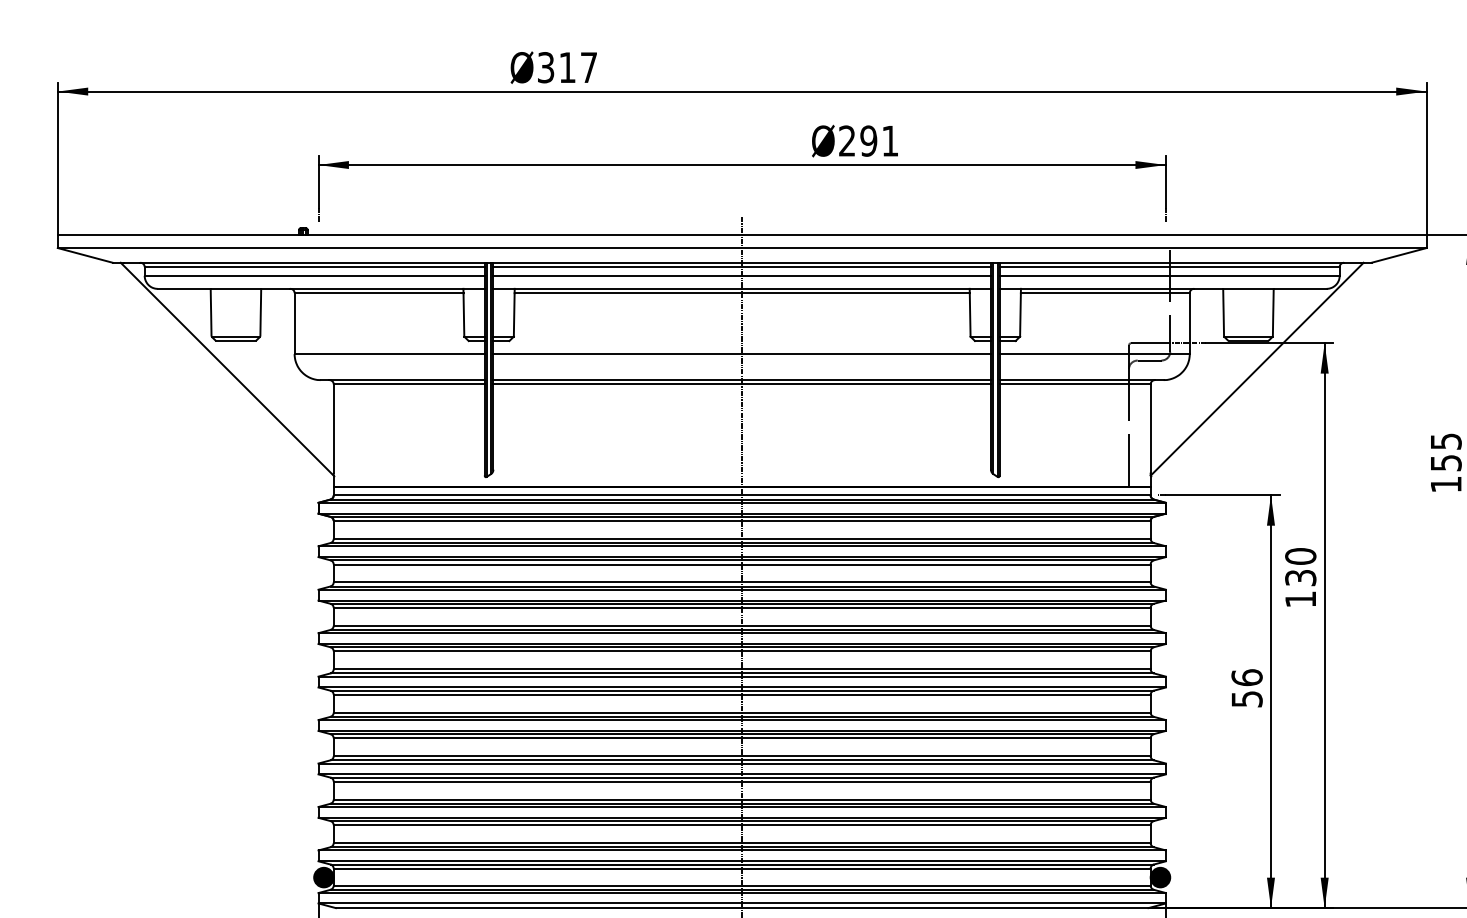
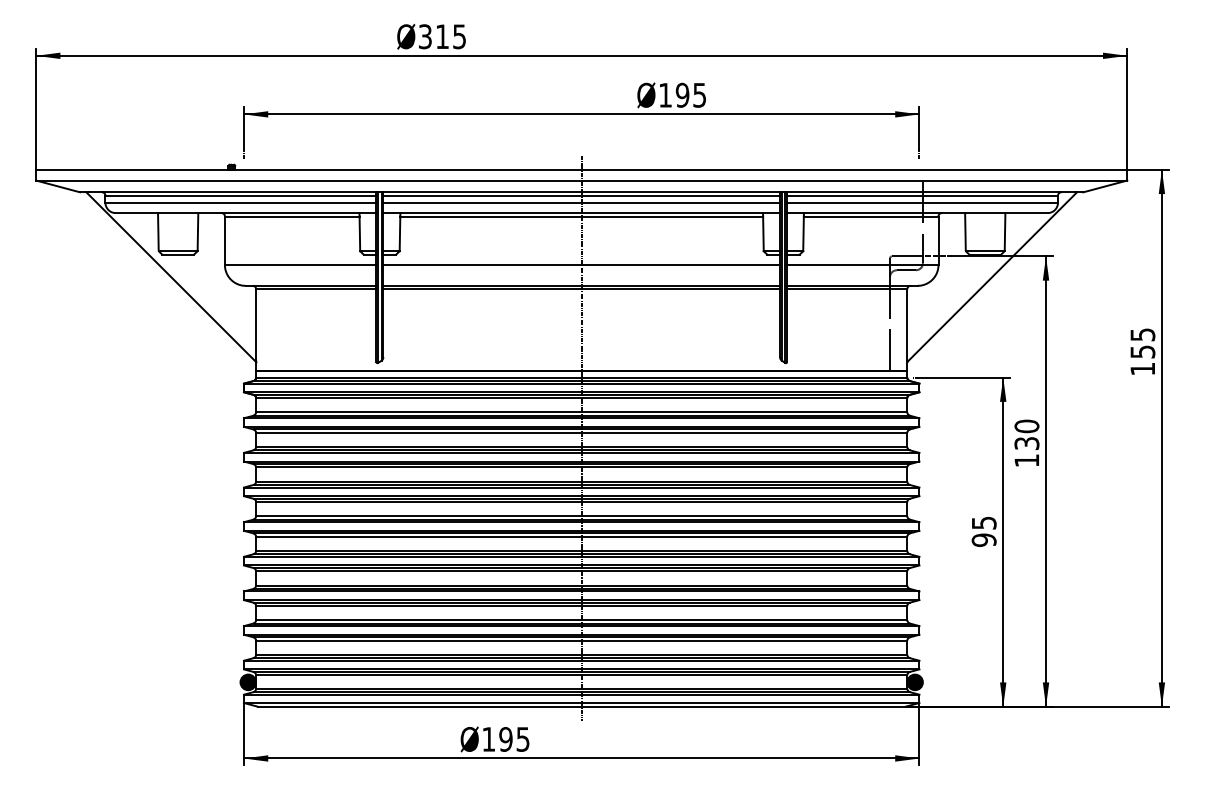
text: (588, 67) -> (459, 36), 317 -> 315
text: (868, 140) -> (682, 94), 291 -> 195
text: (1246, 688) -> (983, 531), 56 -> 95

